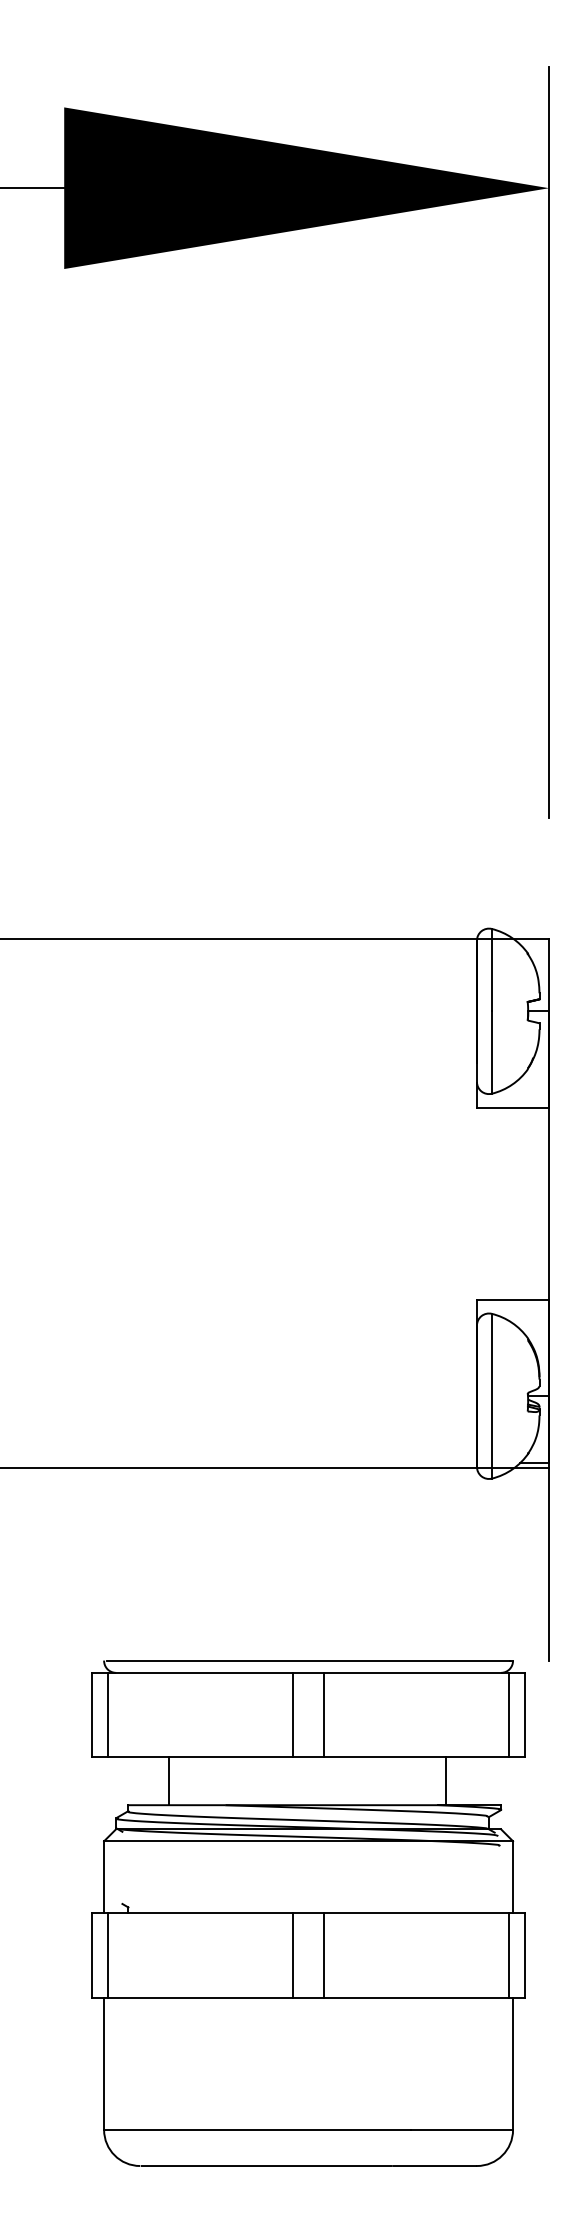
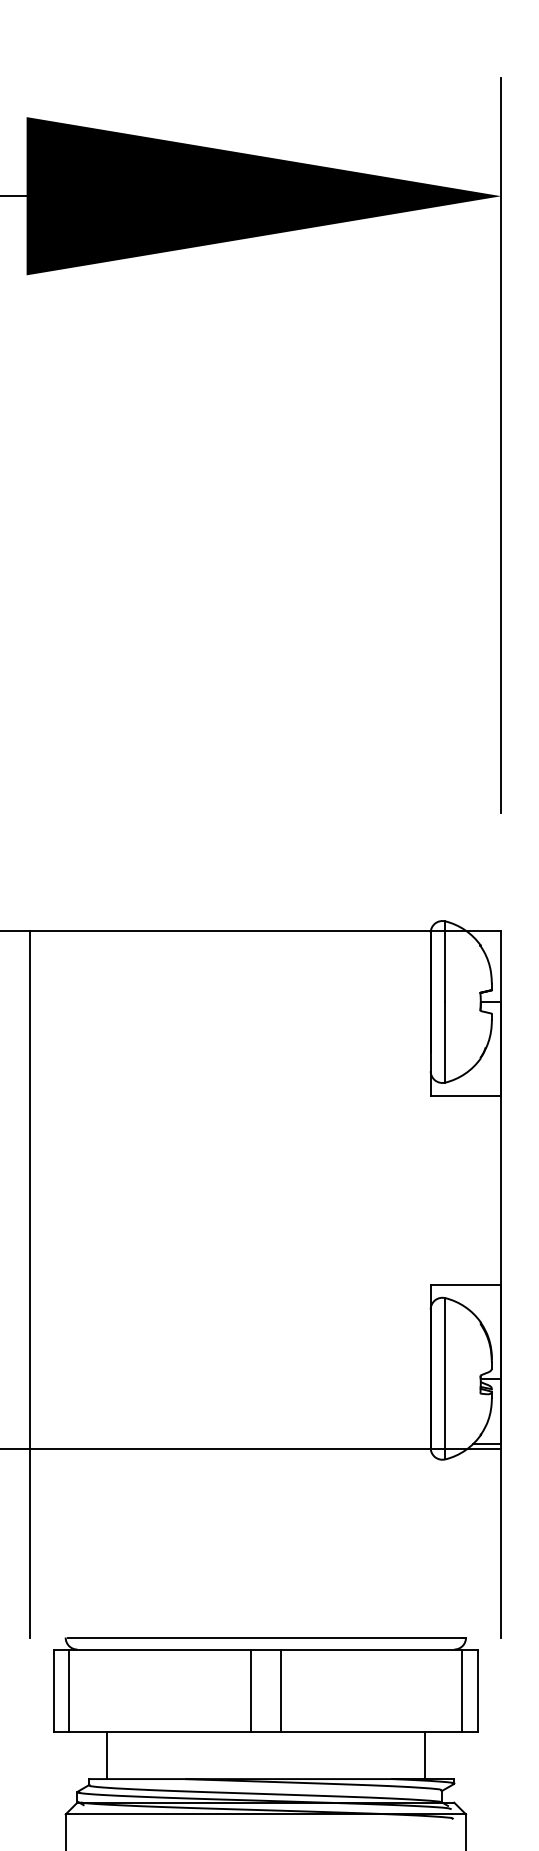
line: (68, 1299) -> (30, 1284), added
line: (169, 1781) -> (107, 1755), moved
line: (445, 1781) -> (424, 1755), moved

